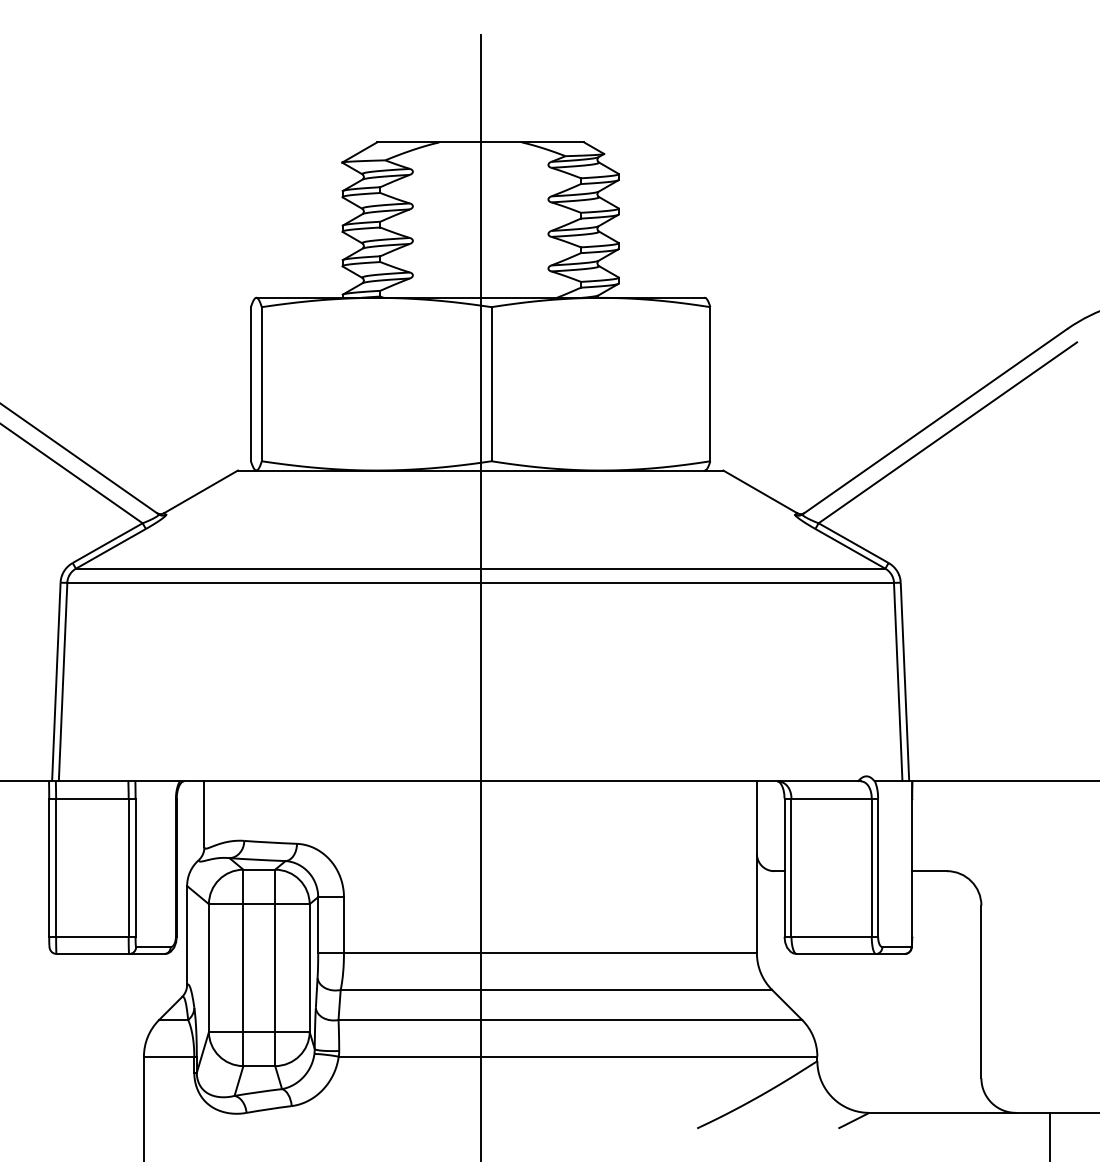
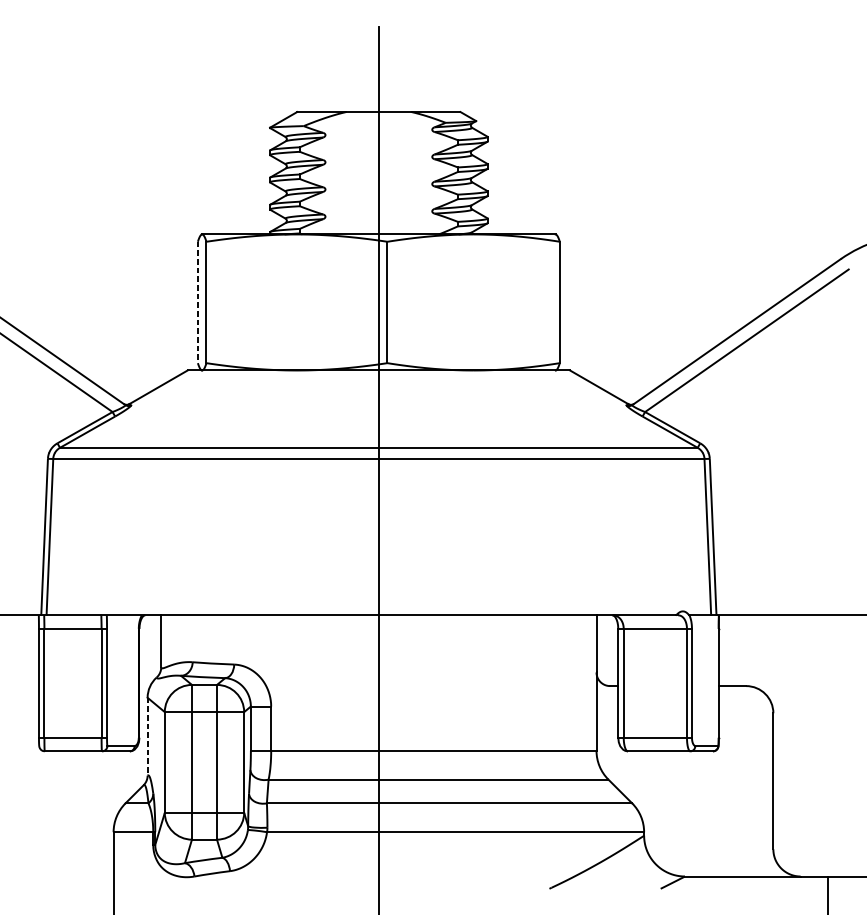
line: (250, 384) -> (197, 302), solid -> dashed
line: (187, 935) -> (147, 736), solid -> dashed

